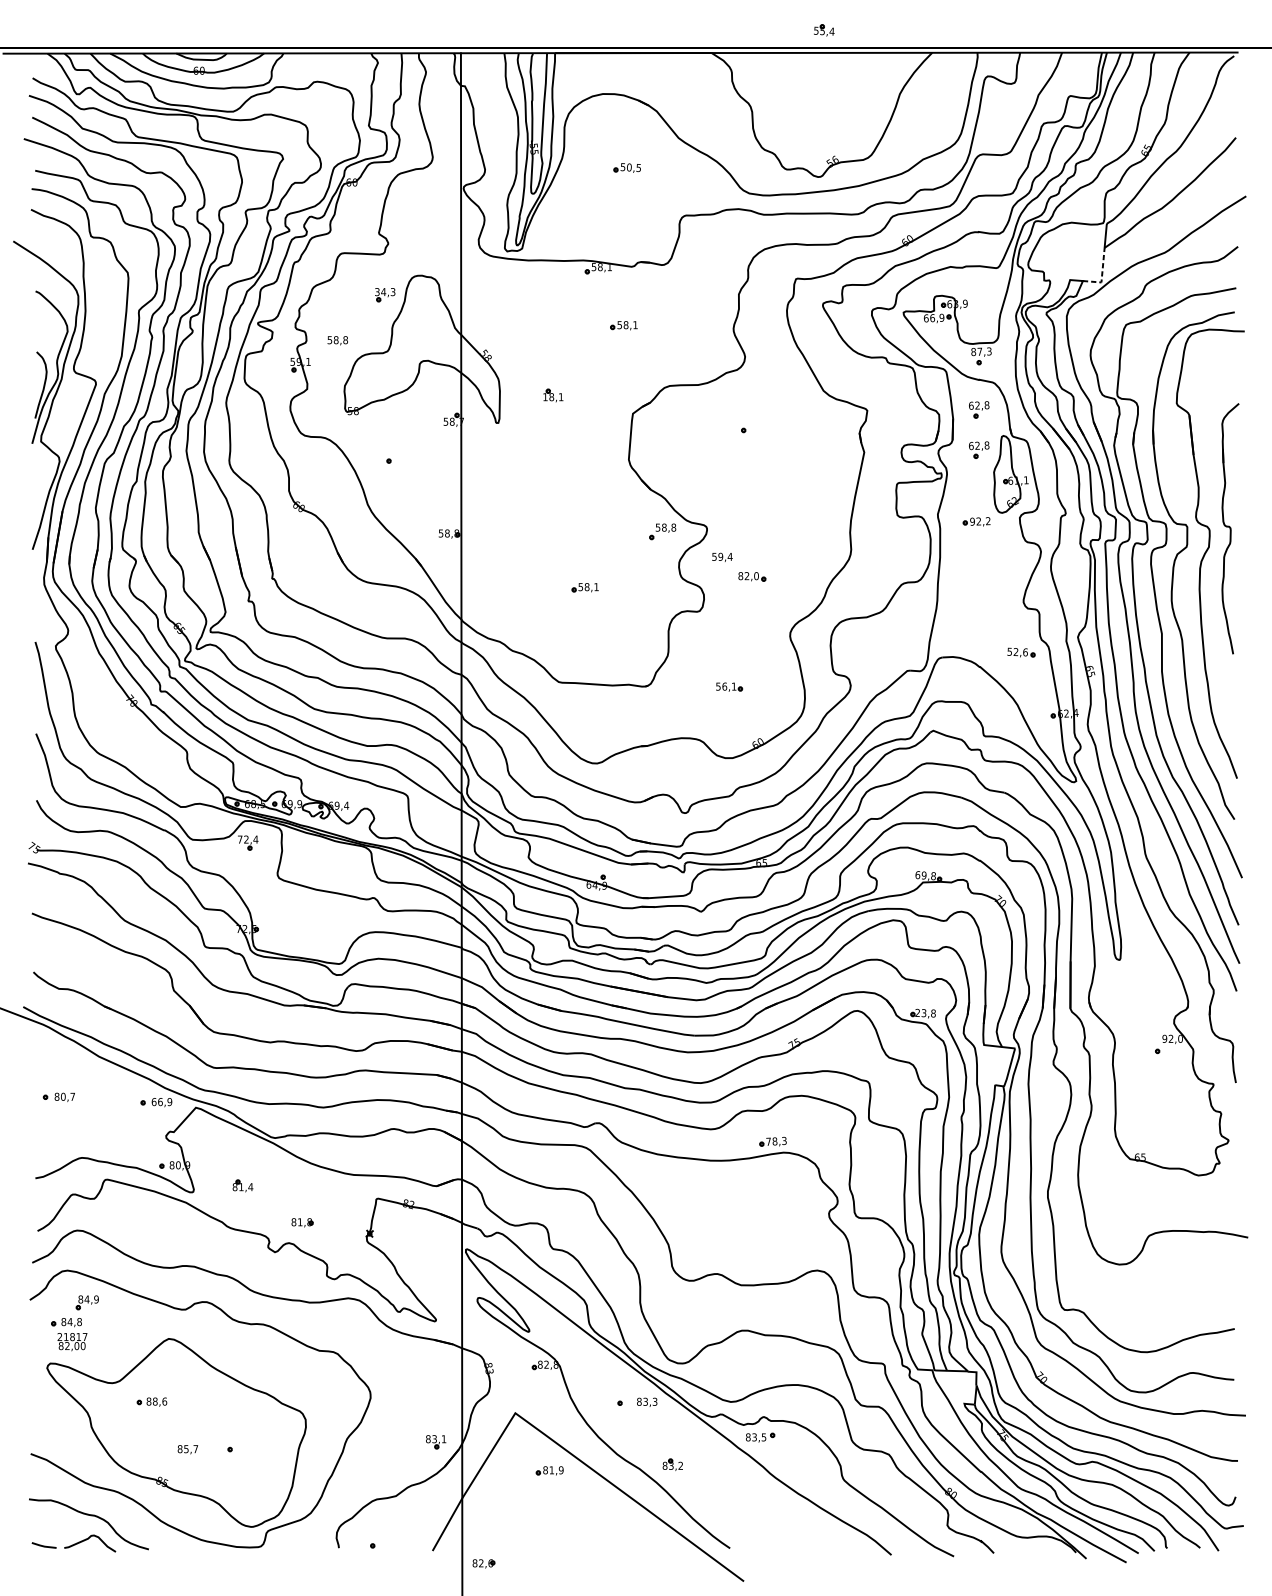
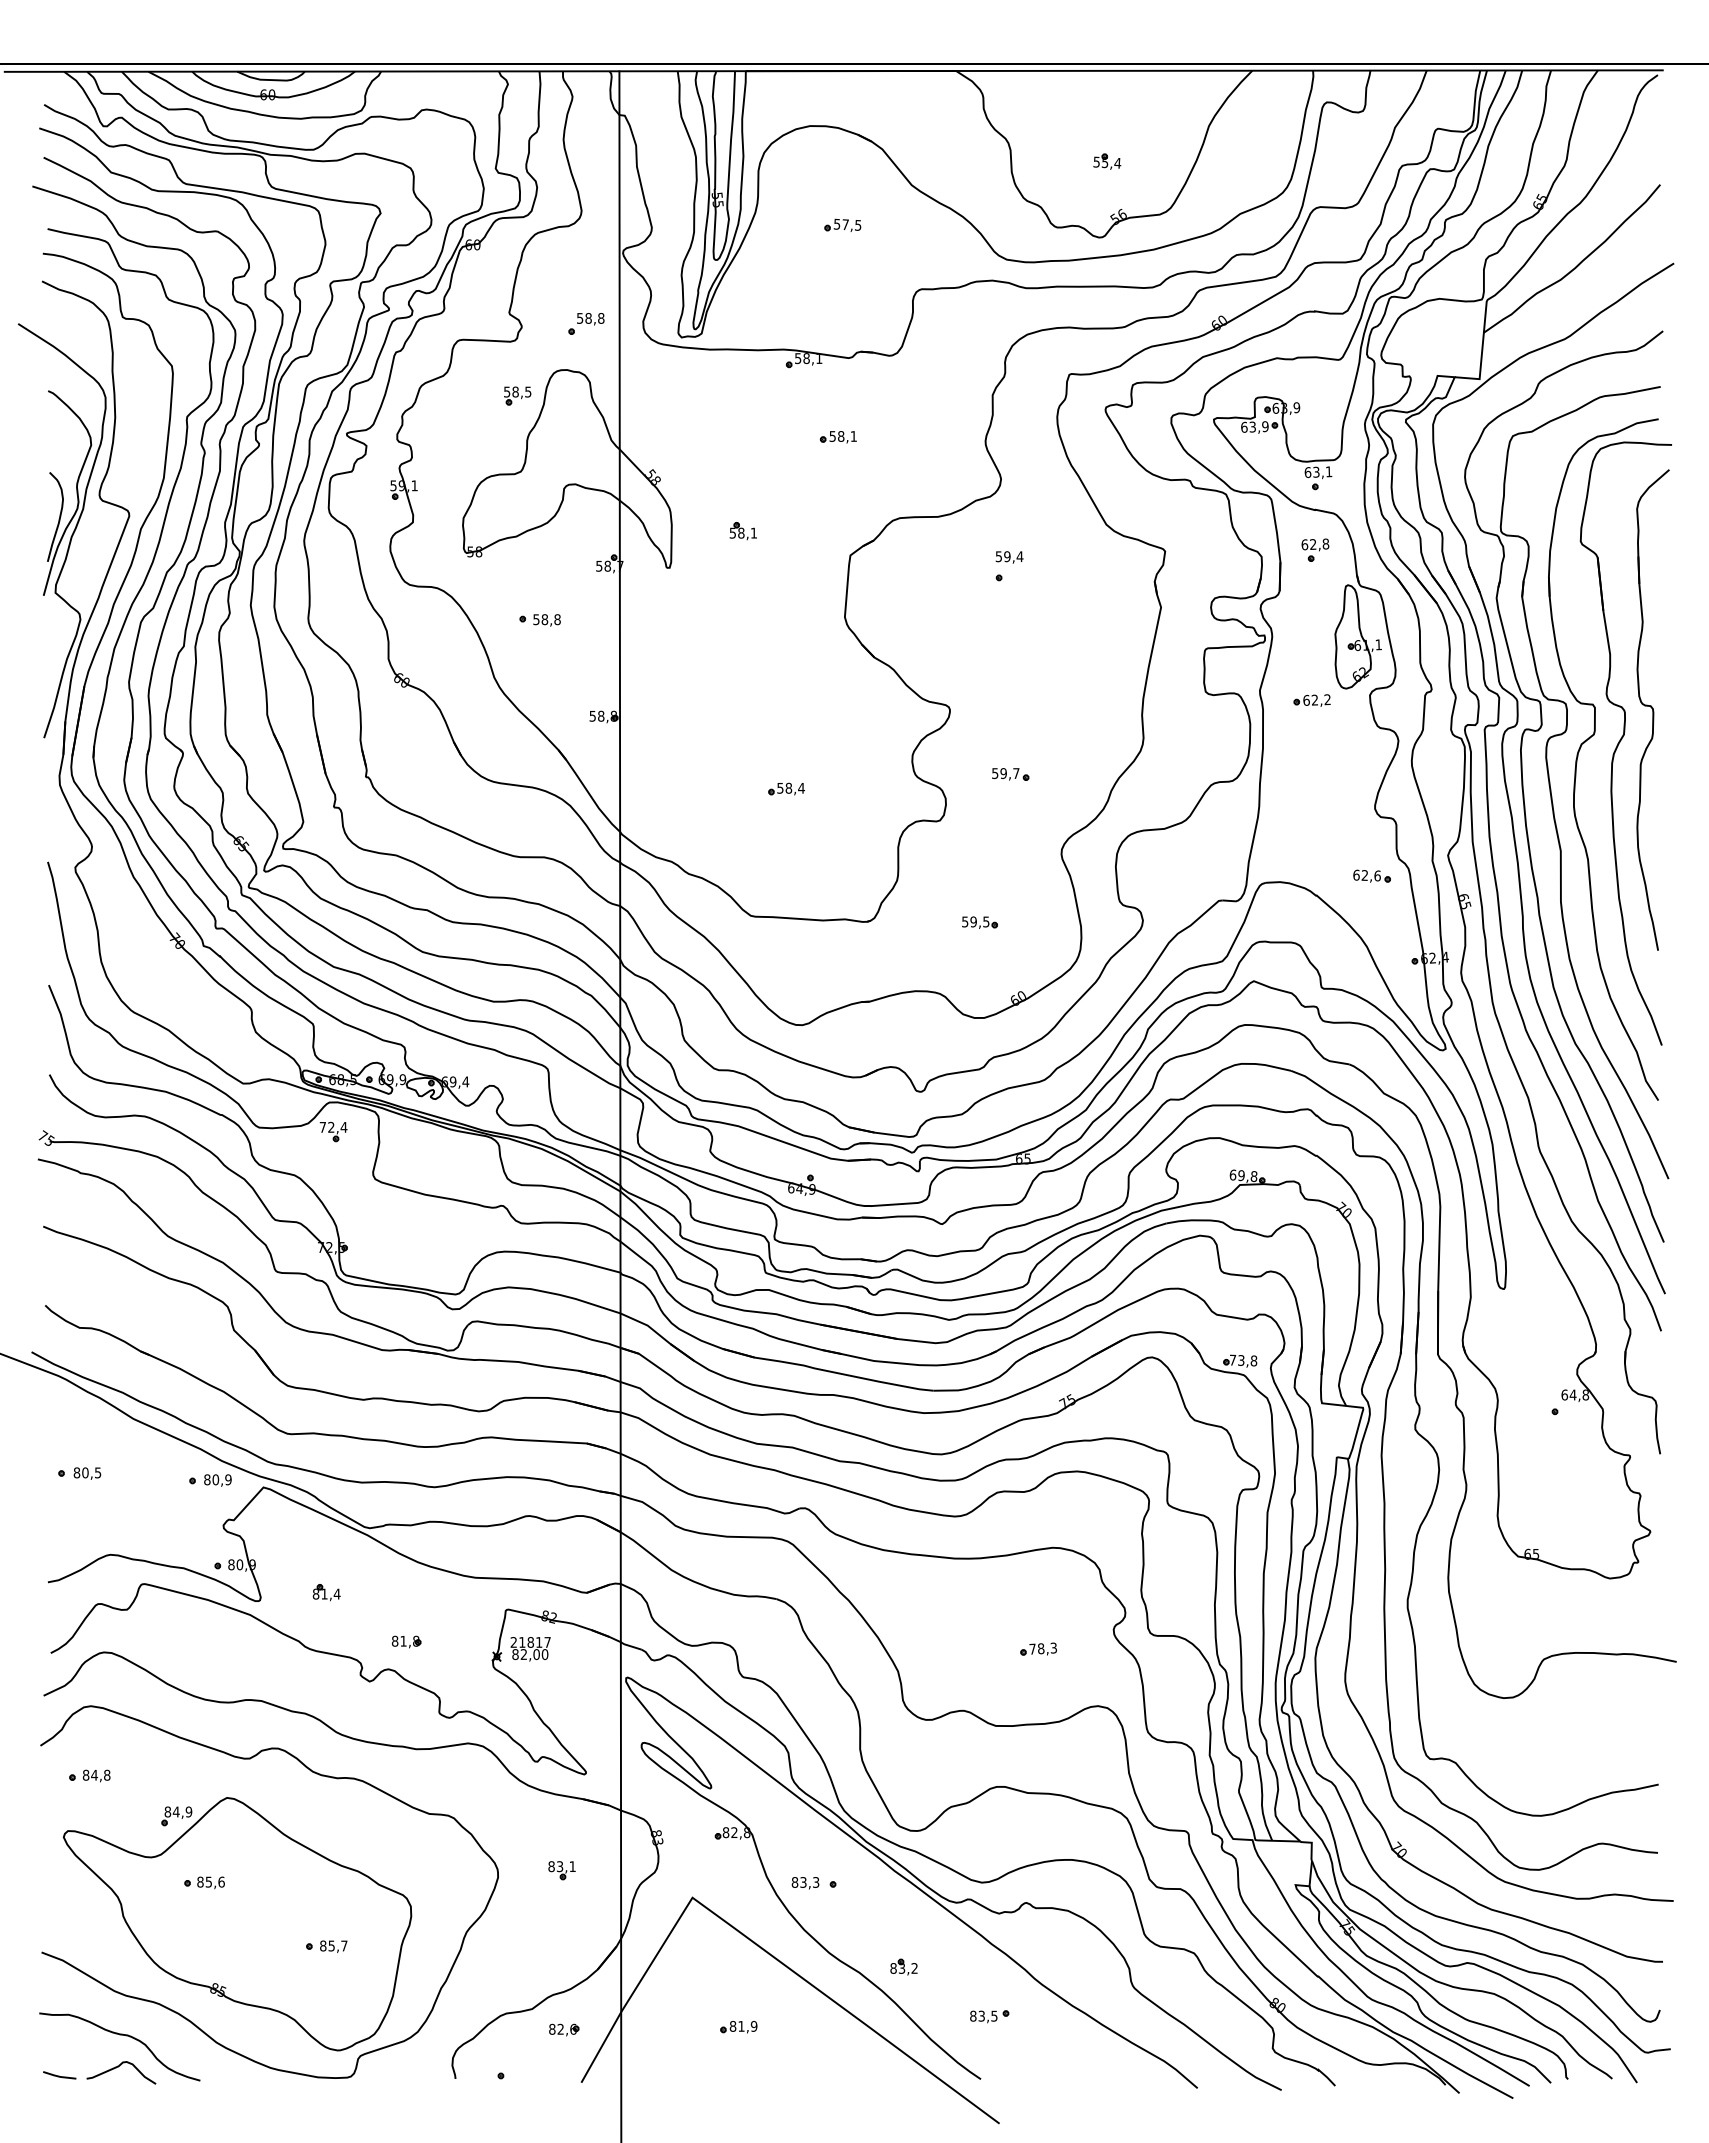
part: (824, 30) -> (1107, 161), moved
text: (629, 167) -> (845, 224), 50,5 -> 57,5
line: (1102, 274) -> (1480, 368), dashed -> solid
text: (385, 291) -> (517, 391), 34,3 -> 58,5
text: (932, 317) -> (1252, 426), 66,9 -> 63,9
text: (337, 340) -> (546, 620), moved
text: (981, 351) -> (1318, 471), 87,3 -> 63,1
text: (545, 396) -> (732, 532), 18,1 -> 58,1
part: (979, 449) -> (1315, 603), removed
text: (972, 521) -> (1306, 699), 92,2 -> 62,2
part: (1230, 528) -> (1652, 709), size x1.43
part: (662, 531) -> (586, 323), moved
text: (722, 557) -> (1009, 557), moved
text: (748, 576) -> (1005, 773), 82,0 -> 59,7
text: (596, 587) -> (801, 788), 58,1 -> 58,4
text: (1009, 651) -> (1356, 874), 52,6 -> 62,6
text: (729, 686) -> (979, 921), 56,1 -> 59,5
text: (917, 1012) -> (1232, 1359), 23,8 -> 73,8
text: (1172, 1038) -> (1575, 1394), 92,0 -> 64,8
text: (73, 1096) -> (98, 1472), 80,7 -> 80,5
text: (157, 1101) -> (211, 1479), 66,9 -> 80,9
part: (773, 1141) -> (1038, 1648), moved
part: (87, 1302) -> (176, 1816), moved
text: (72, 1342) -> (530, 1649), moved
text: (154, 1401) -> (208, 1881), 88,6 -> 85,6
text: (647, 1402) -> (805, 1883), moved
part: (760, 1437) -> (989, 2016), moved
part: (435, 1442) -> (561, 1870), moved
text: (187, 1449) -> (333, 1946), moved
part: (549, 1471) -> (738, 2027), moved
part: (484, 1563) -> (564, 2029), moved

